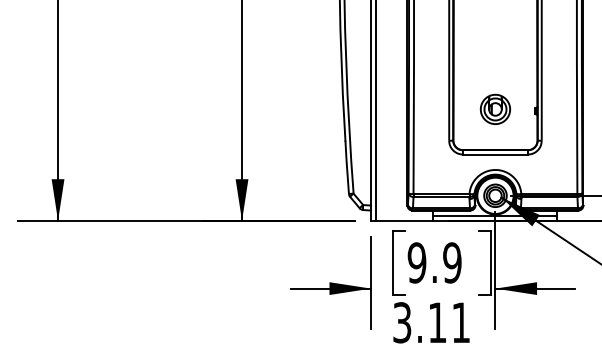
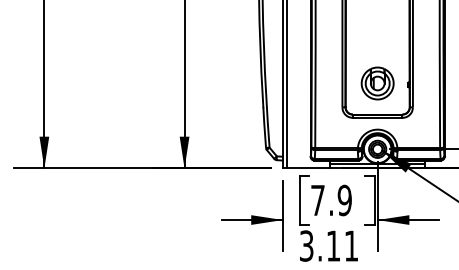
part: (495, 109) -> (377, 83), size x1.43
text: (416, 262) -> (317, 200), 9.9 -> 7.9

